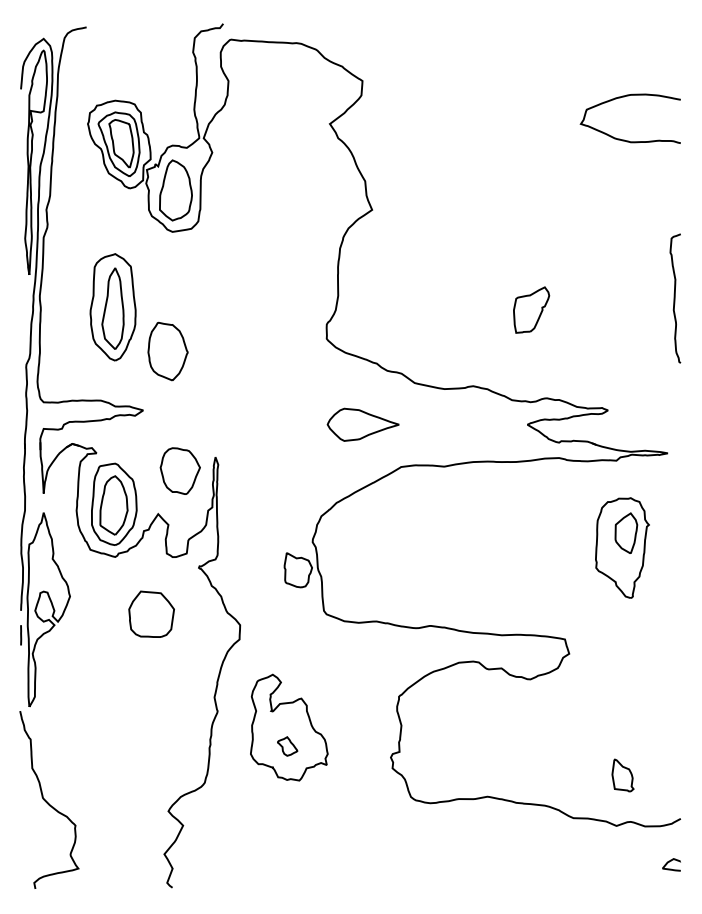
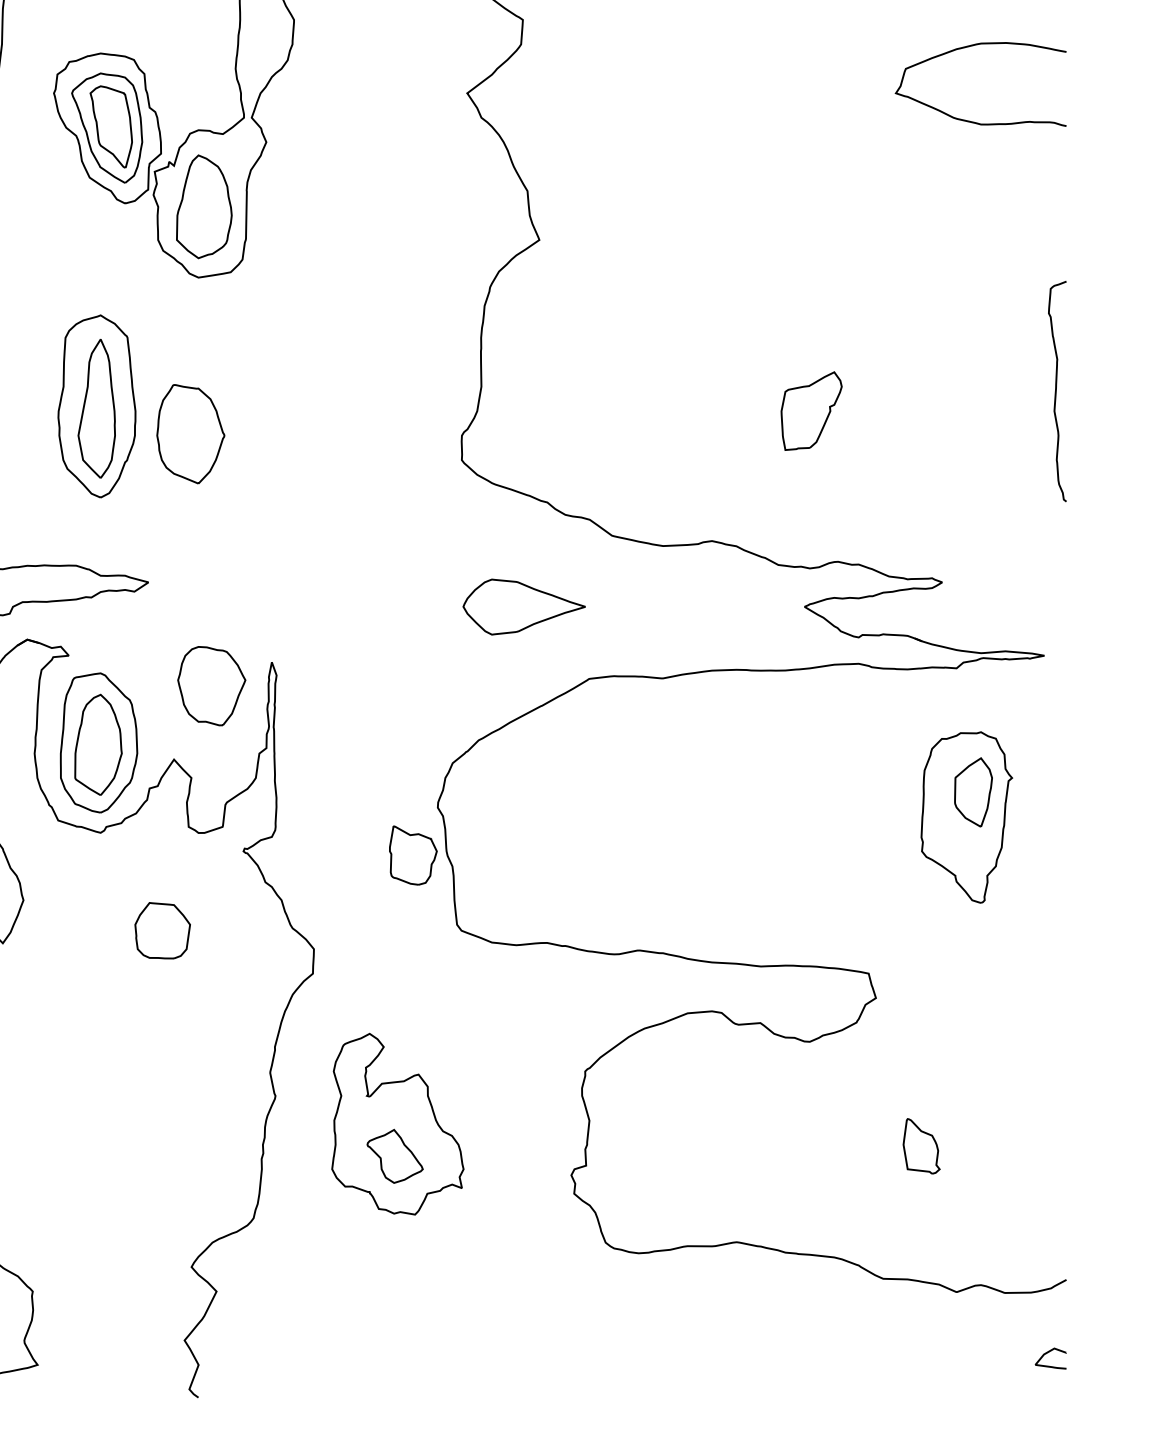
part: (167, 351) -> (189, 434), moved
part: (151, 614) -> (162, 930), size x0.71
part: (287, 746) -> (394, 1156), size x1.67
part: (622, 775) -> (920, 1146), moved

